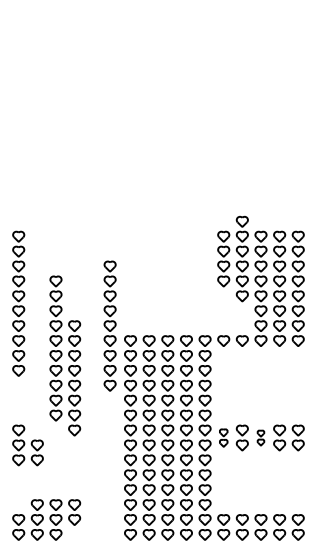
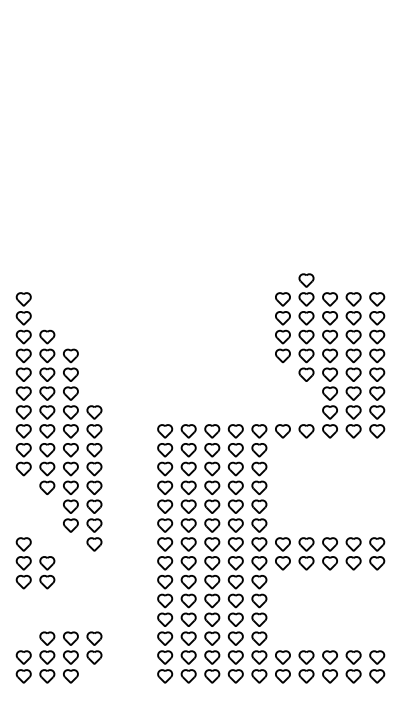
part: (110, 326) -> (47, 412), moved
part: (223, 437) -> (282, 553), size x1.43
part: (260, 437) -> (329, 553), size x1.67

